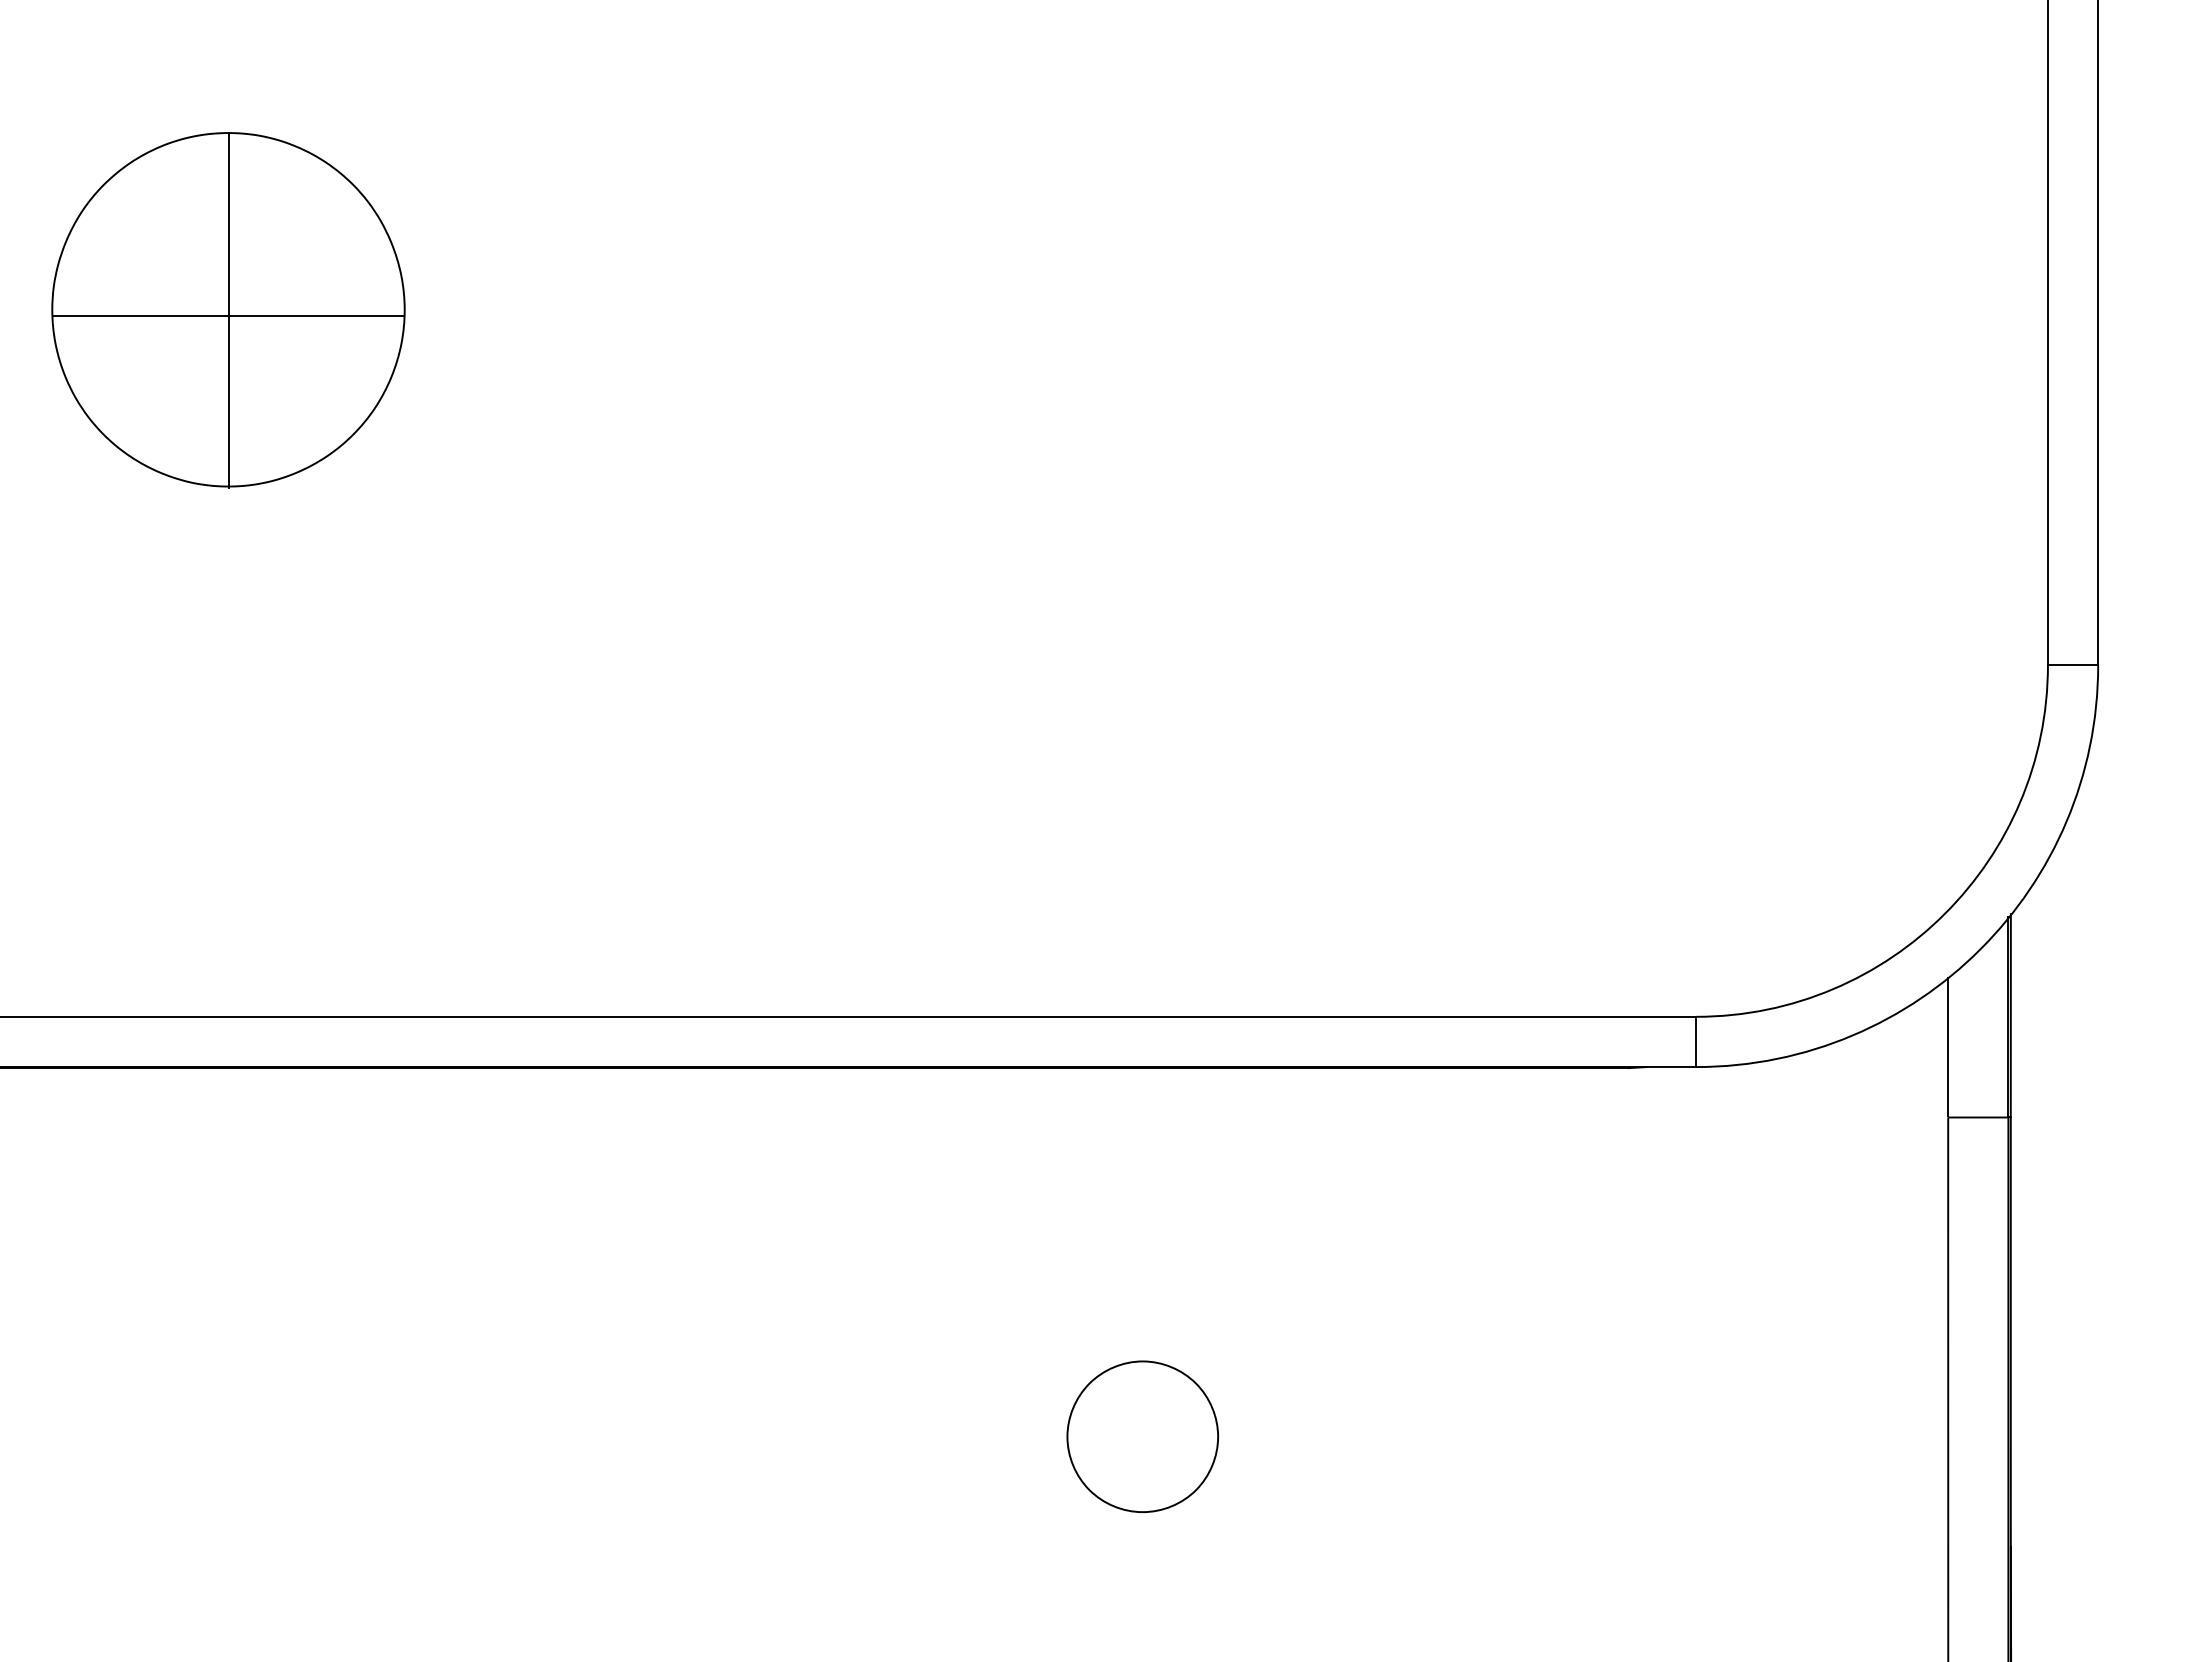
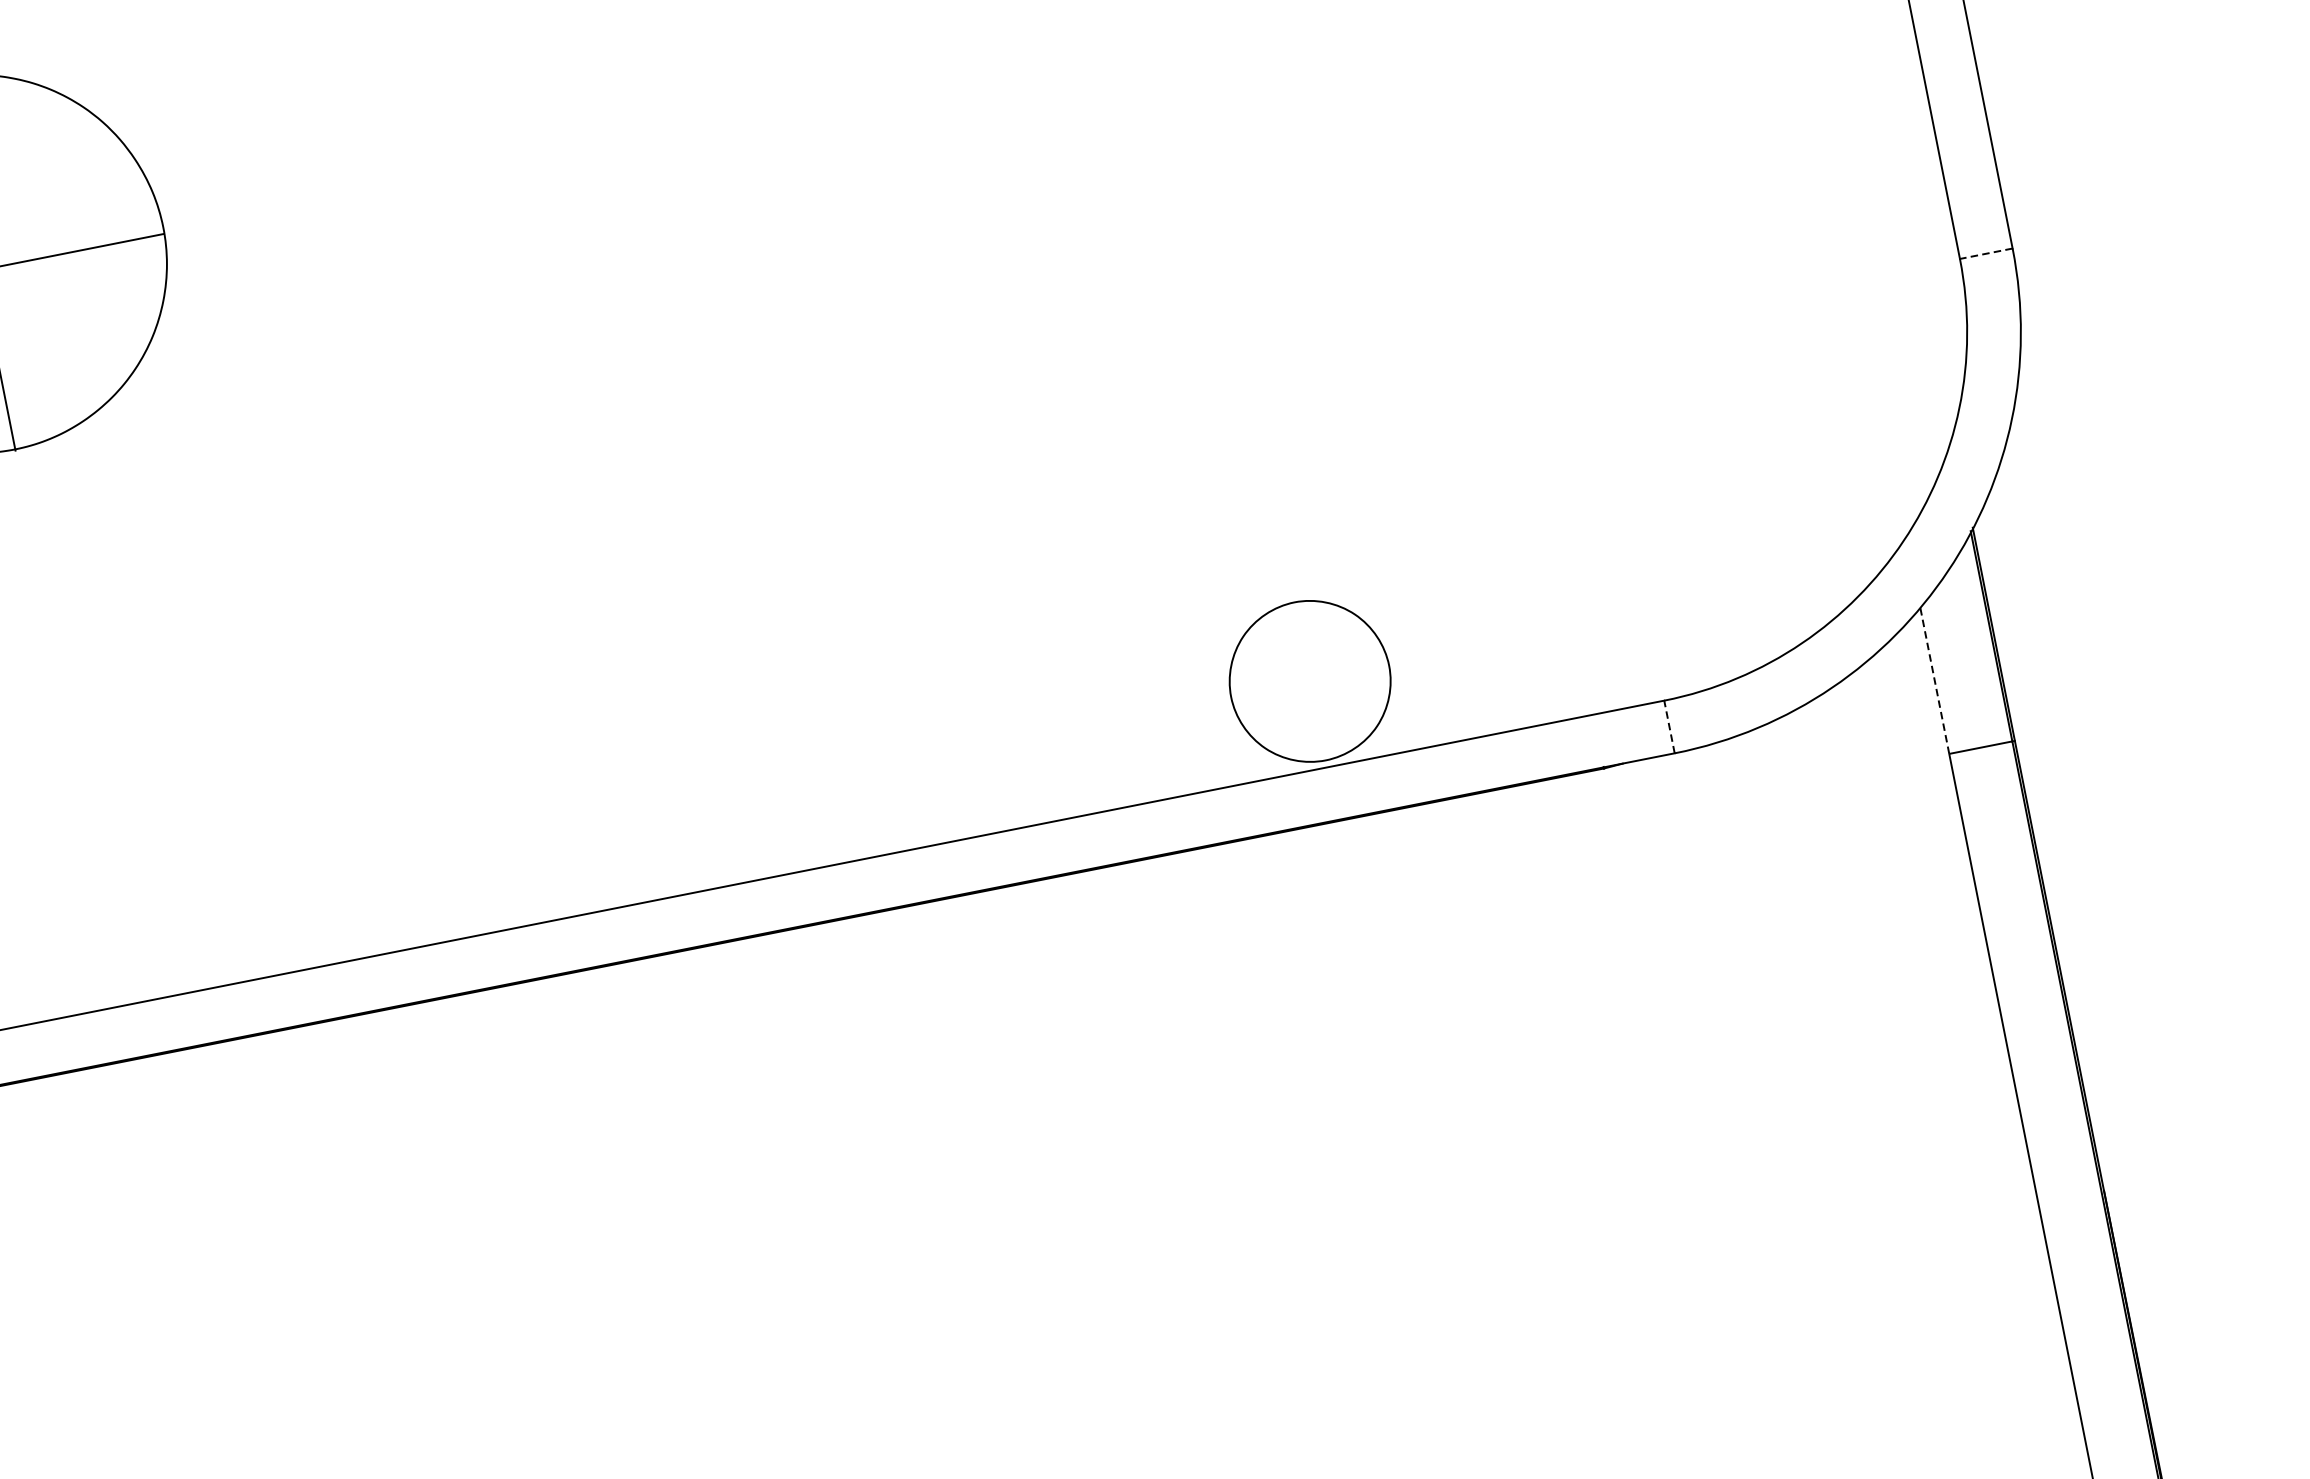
line: (2072, 665) -> (1985, 254), solid -> dashed
line: (1696, 1041) -> (1669, 726), solid -> dashed
line: (1948, 1046) -> (1934, 679), solid -> dashed
part: (1142, 1436) -> (1309, 681), moved

